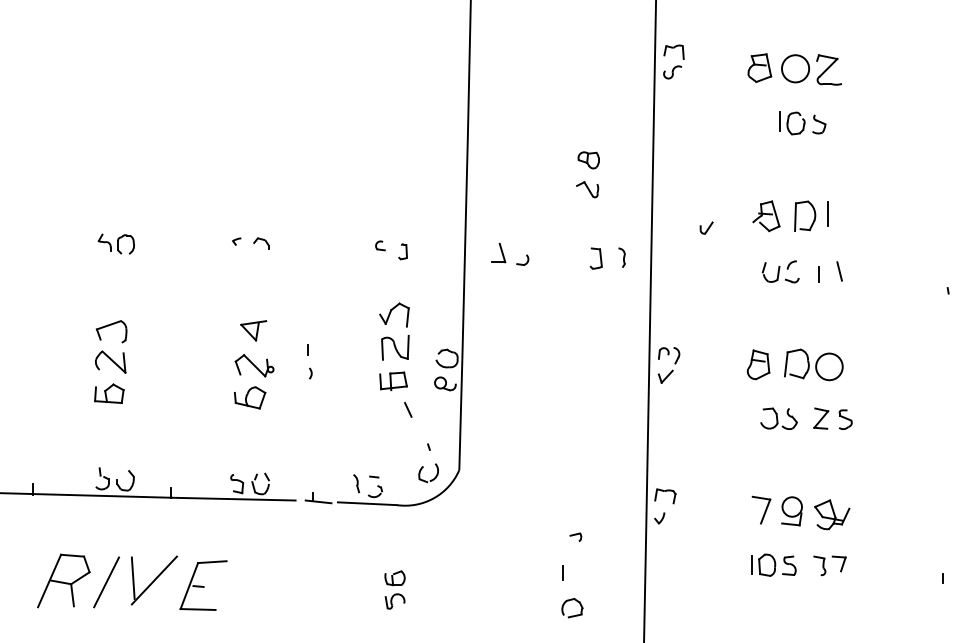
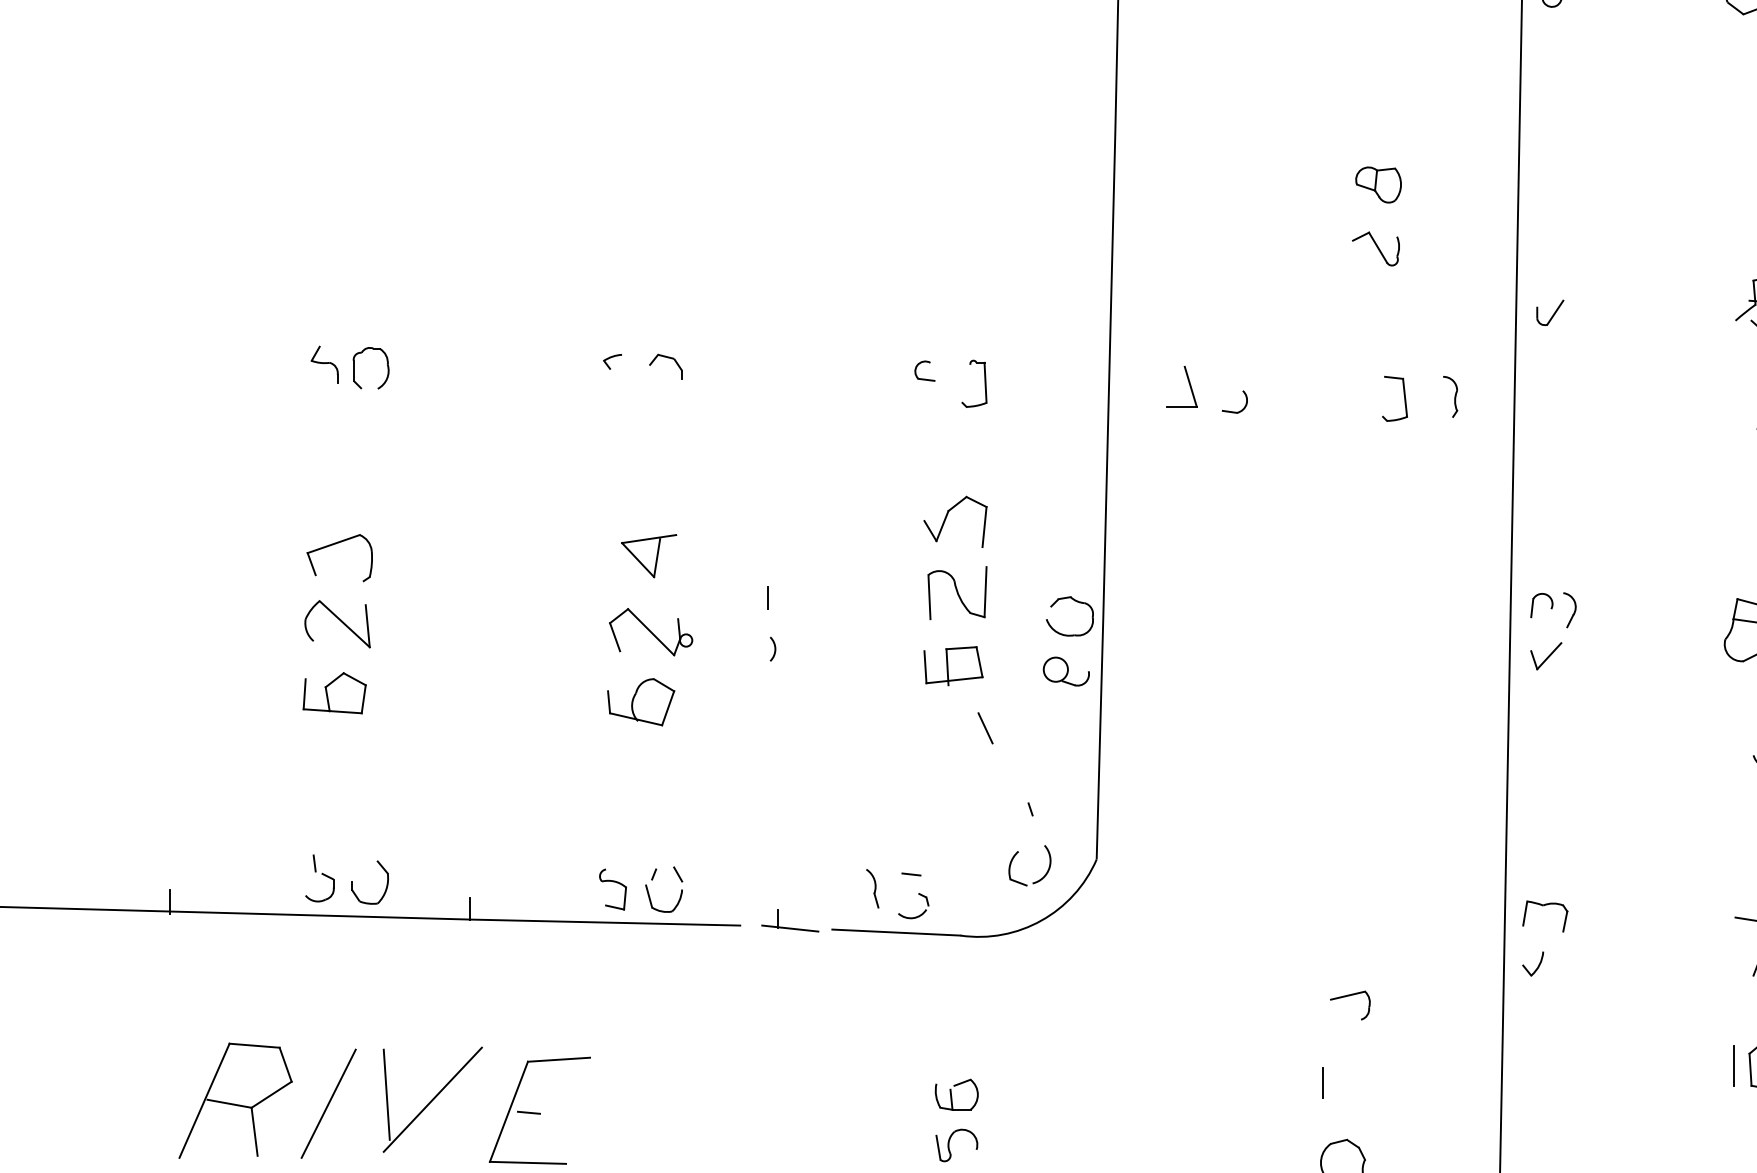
part: (706, 227) -> (1549, 311), moved
part: (402, 251) -> (972, 383), size x1.43
part: (575, 537) -> (1349, 1006), size x1.67

